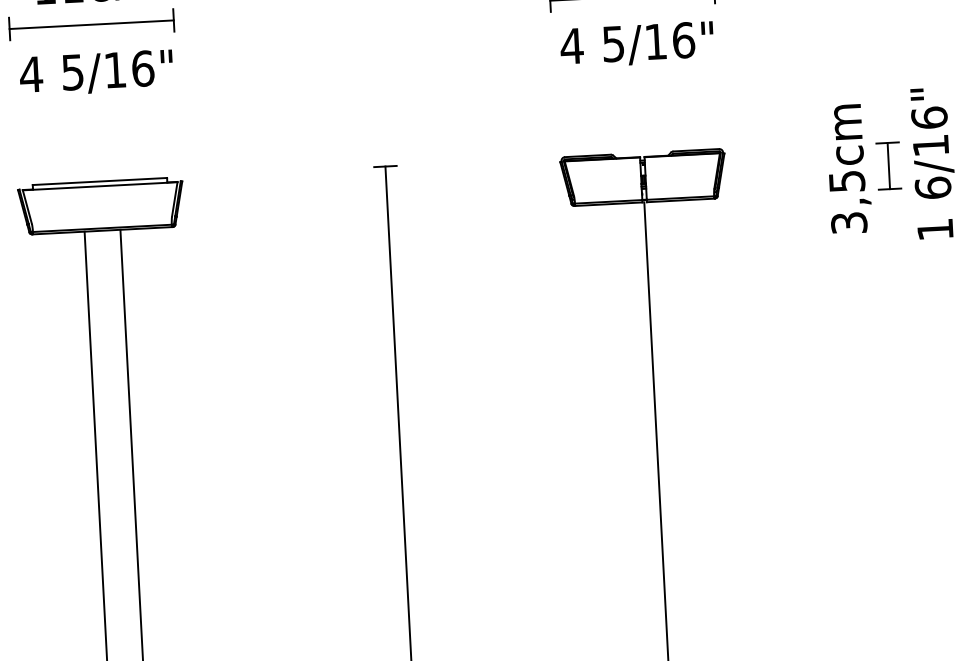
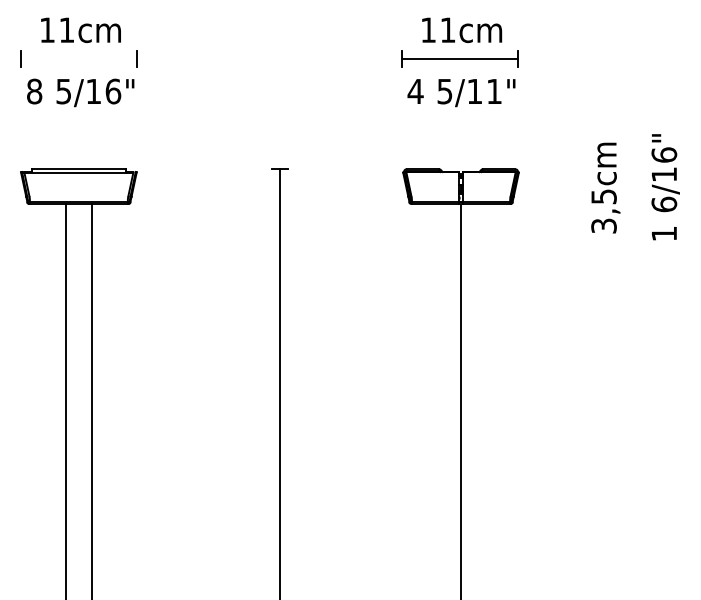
line: (91, 24) -> (78, 58), removed
text: (683, 40) -> (494, 91), 5/16" -> 5/11"
text: (31, 74) -> (34, 91), 4 -> 8
part: (888, 166) -> (633, 187), removed

